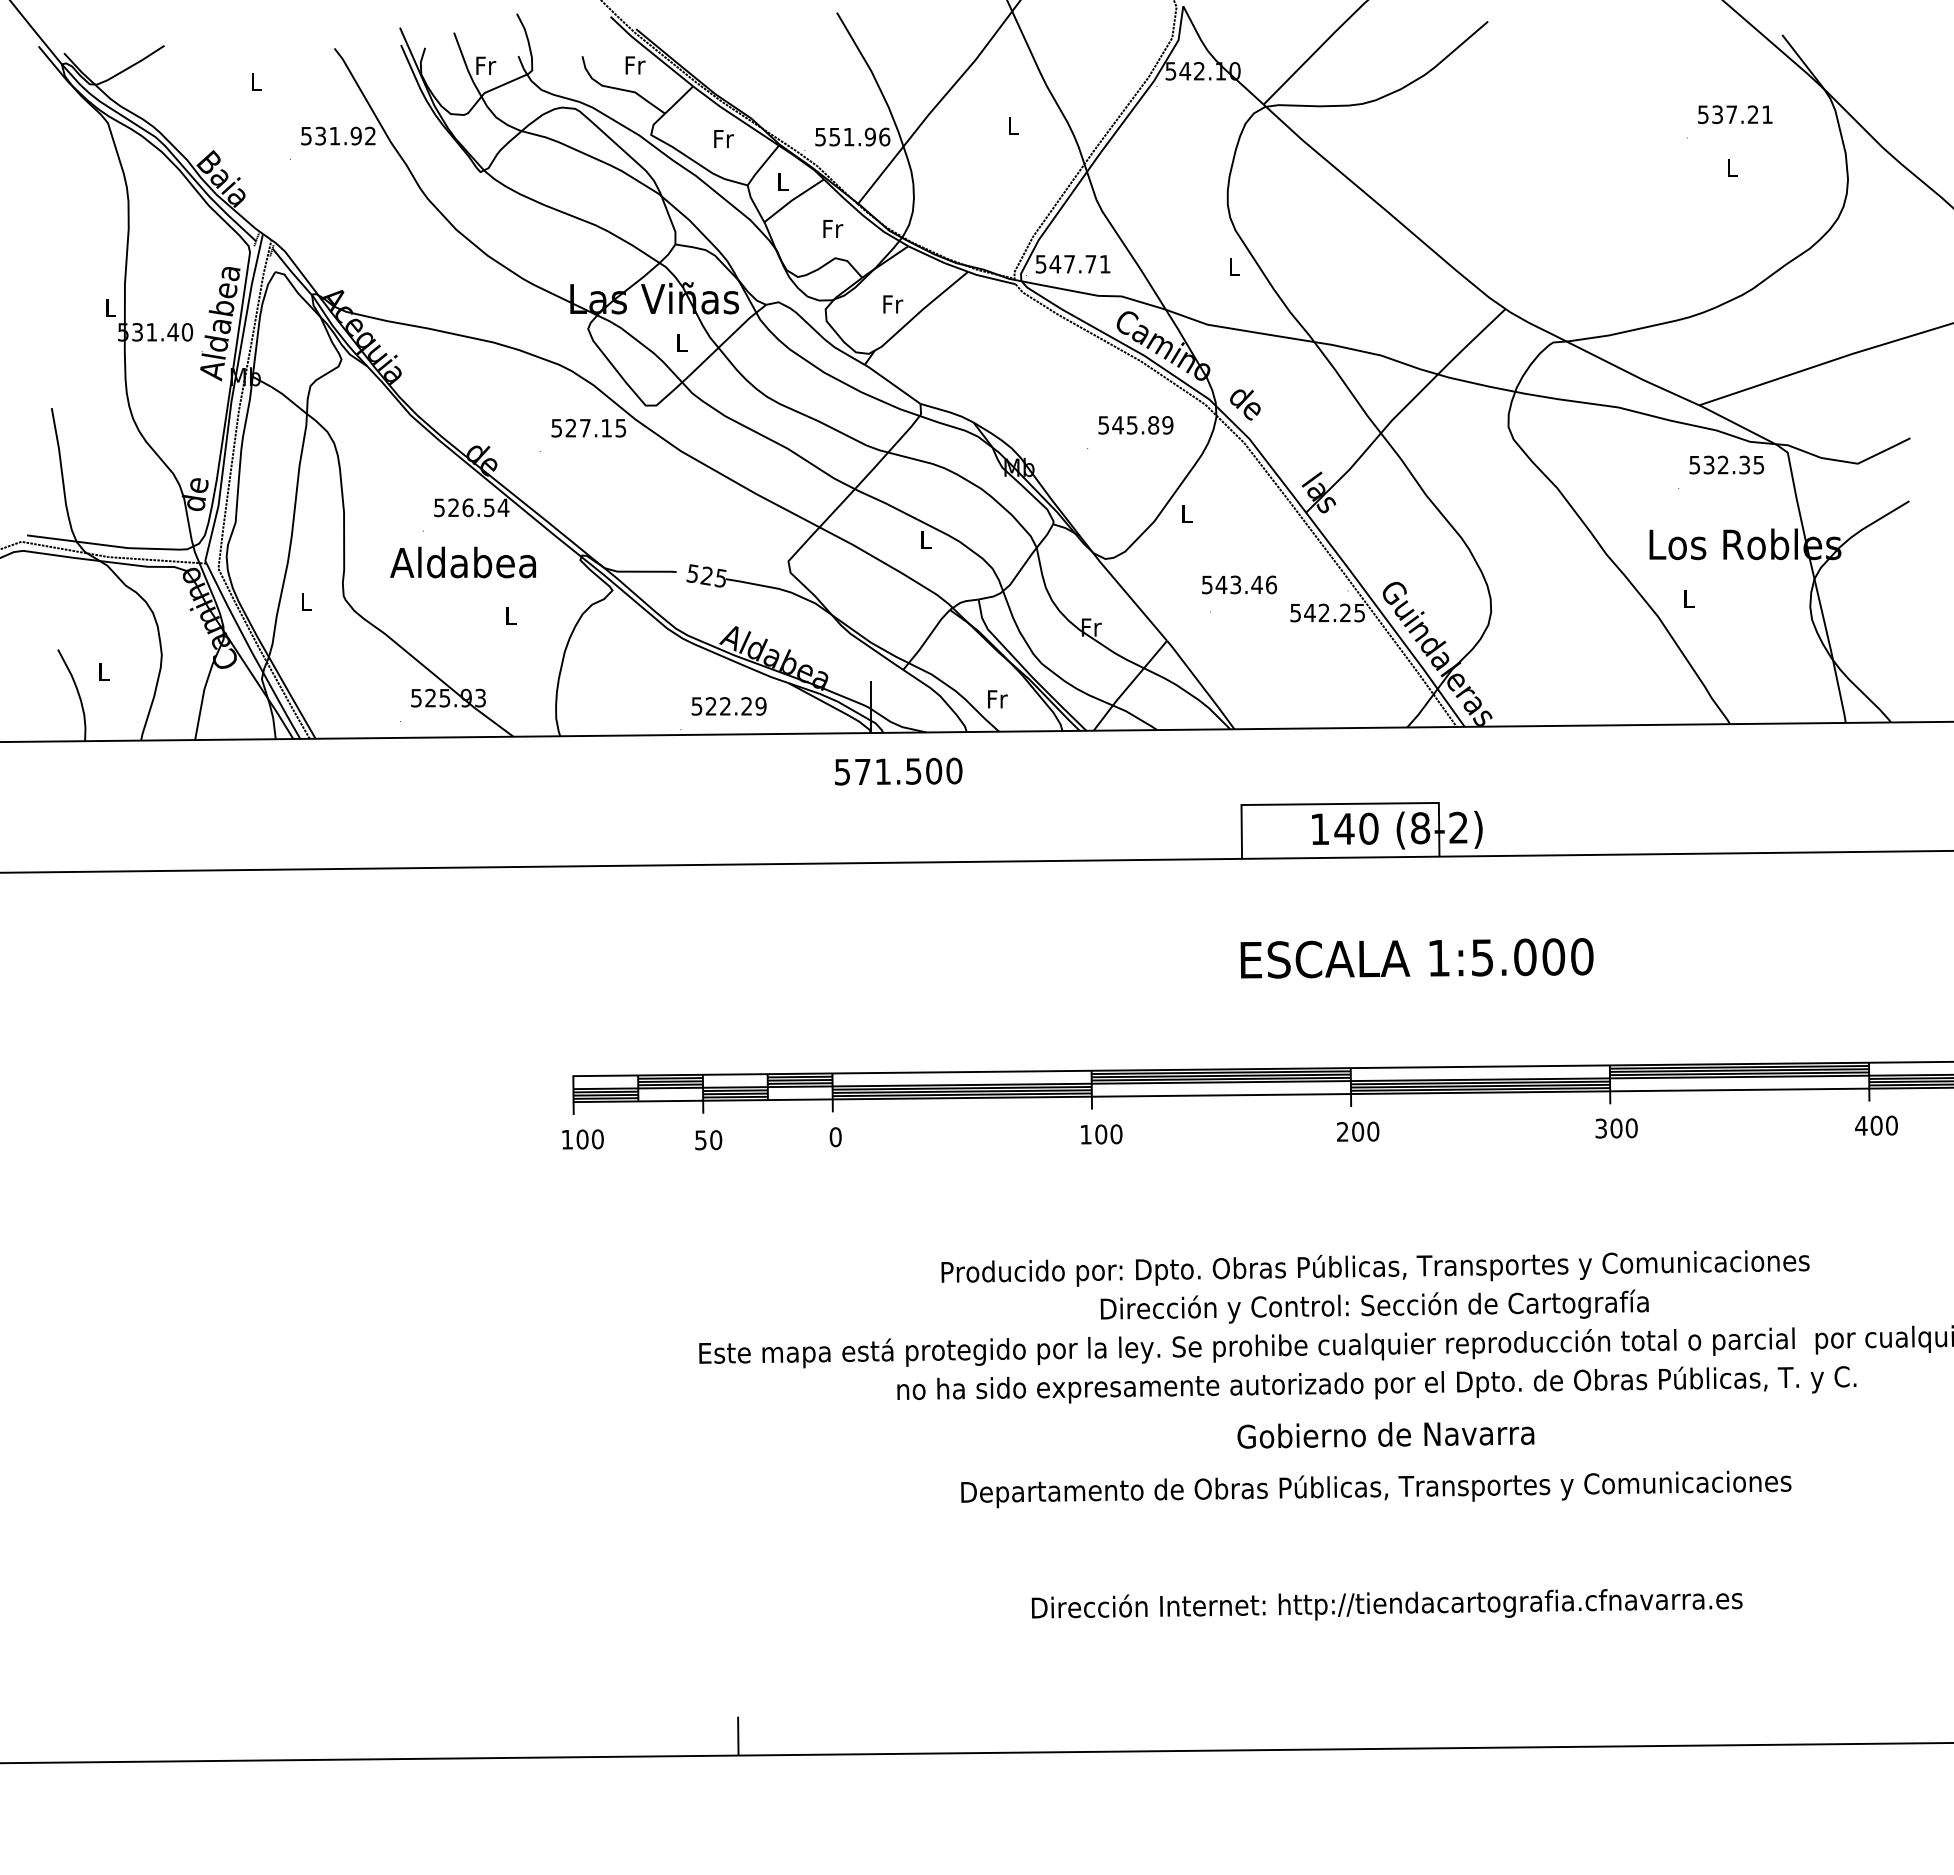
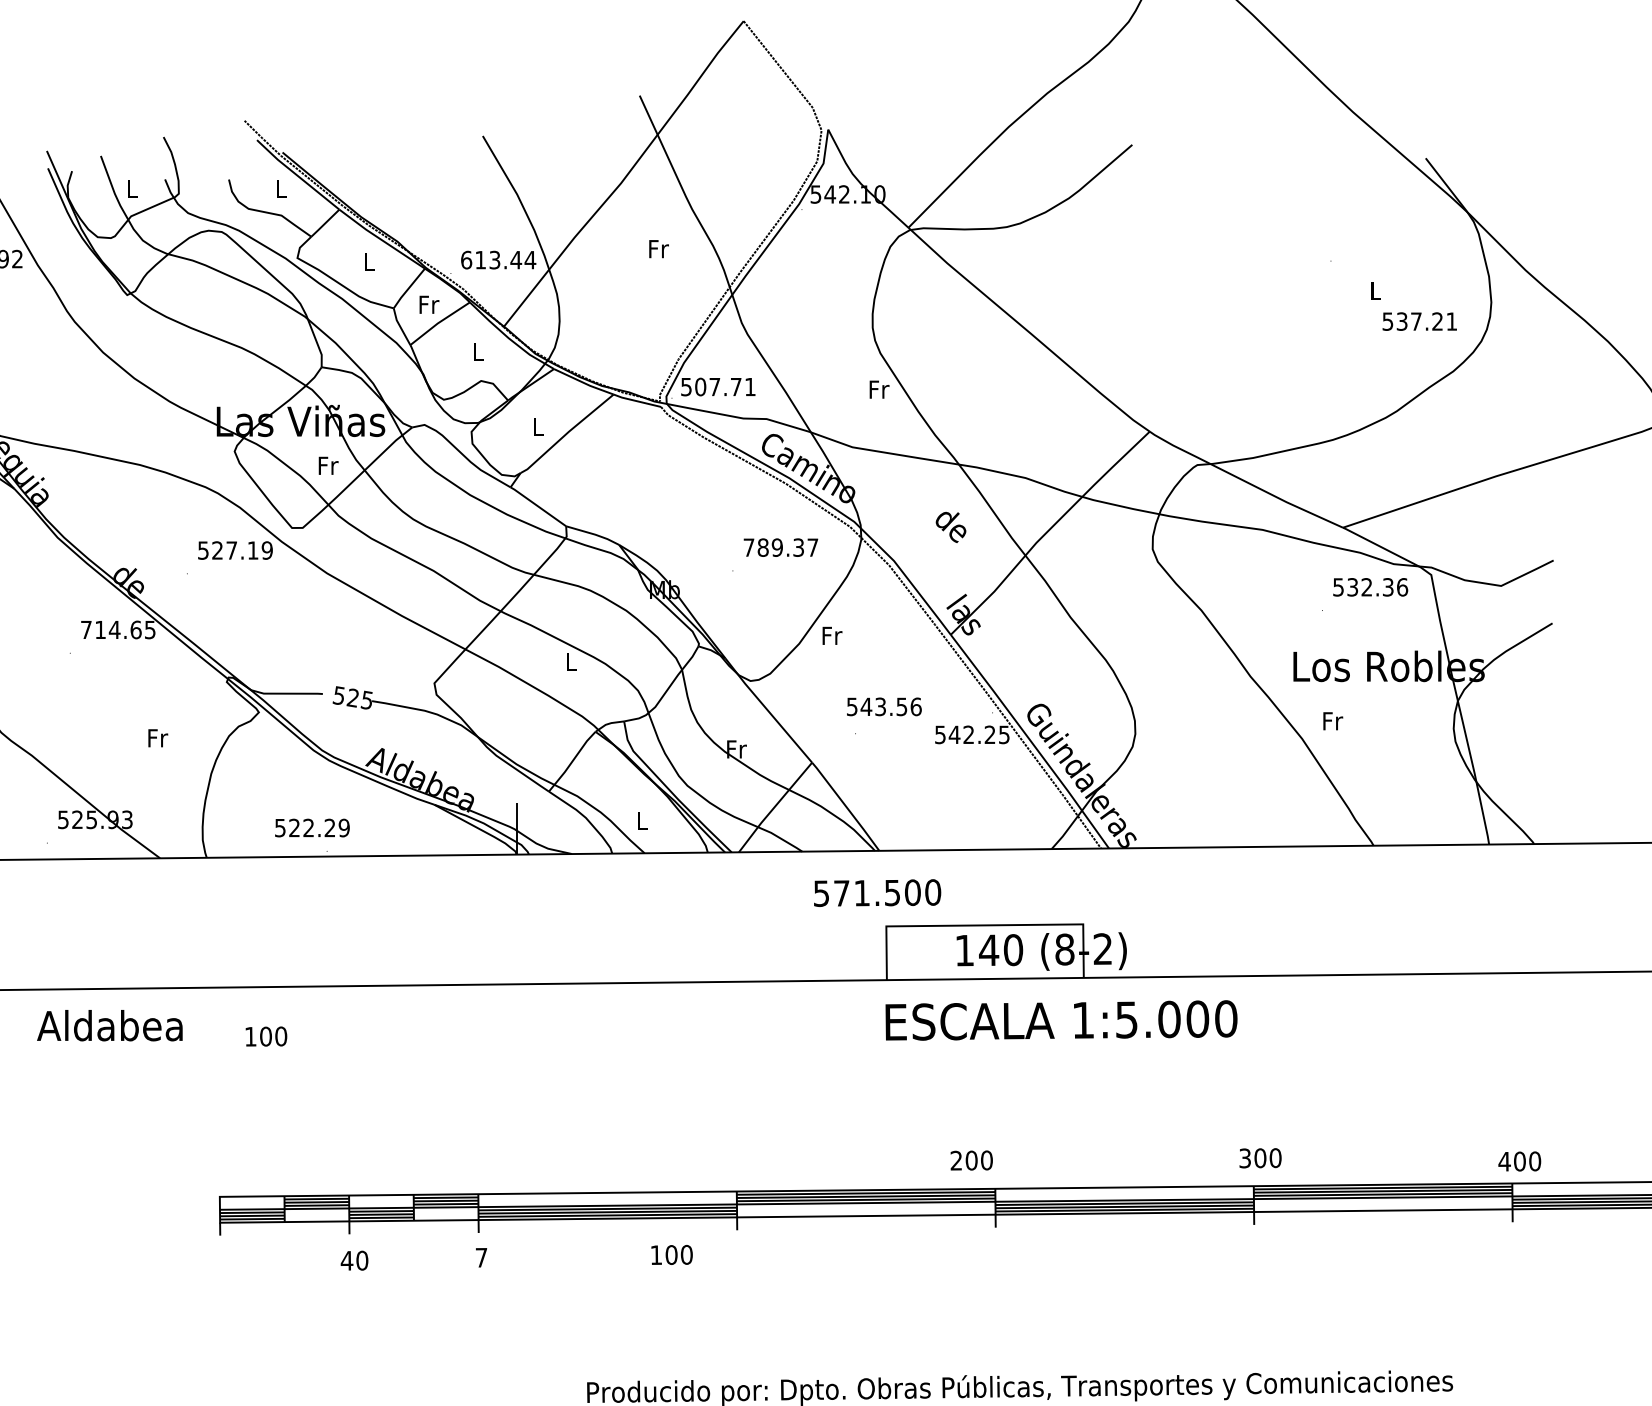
text: (486, 65) -> (133, 188), Fr -> L
text: (635, 65) -> (281, 188), Fr -> L
text: (1735, 114) -> (1420, 321), moved
text: (1013, 126) -> (658, 249), L -> Fr
text: (852, 136) -> (498, 259), 551.96 -> 613.44
text: (723, 139) -> (369, 262), Fr -> L
text: (783, 181) -> (429, 304), L -> Fr
text: (833, 228) -> (479, 351), Fr -> L
text: (1055, 264) -> (700, 387), 547.71 -> 507.71
text: (1234, 266) -> (879, 389), L -> Fr
text: (893, 304) -> (539, 427), Fr -> L
text: (682, 343) -> (328, 466), L -> Fr
text: (1245, 404) -> (951, 526), moved
text: (1135, 425) -> (780, 547), 545.89 -> 789.37
text: (620, 427) -> (266, 549), 527.15 -> 527.19
text: (1758, 464) -> (1402, 586), 532.35 -> 532.36
text: (471, 507) -> (118, 629), 526.54 -> 714.65
text: (1187, 513) -> (832, 635), L -> Fr
text: (462, 562) -> (109, 1025), moved
text: (1256, 584) -> (901, 706), 543.46 -> 543.56
text: (1689, 599) -> (1333, 721), L -> Fr
text: (511, 616) -> (158, 738), L -> Fr
text: (997, 699) -> (642, 821), Fr -> L
text: (728, 706) -> (311, 828), moved
text: (898, 771) -> (877, 892), moved
text: (1416, 958) -> (1060, 1020), moved
text: (1876, 1125) -> (1519, 1161), moved
text: (1616, 1128) -> (1260, 1158), moved
text: (1358, 1131) -> (972, 1160), moved
text: (1101, 1134) -> (671, 1255), moved
text: (835, 1137) -> (481, 1258), 0 -> 7
text: (582, 1139) -> (265, 1036), moved
text: (700, 1140) -> (346, 1261), 50 -> 40

